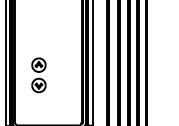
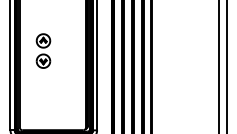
part: (38, 74) -> (43, 50), moved

